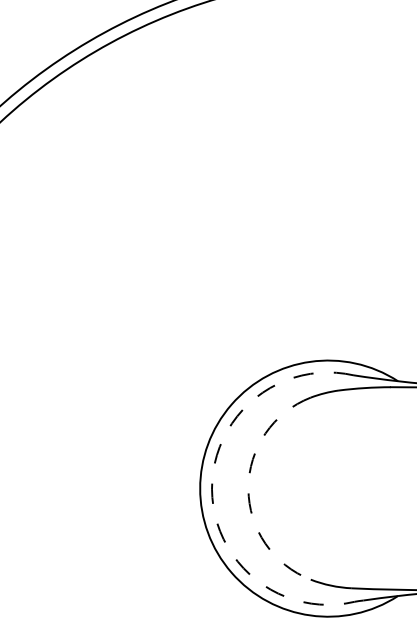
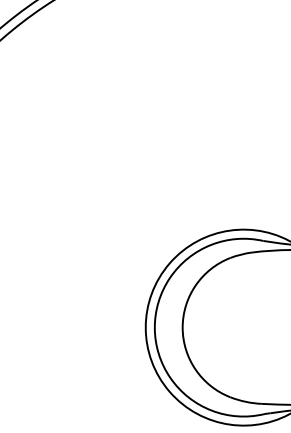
arc: (248, 488) -> (182, 327), dashed -> solid
arc: (212, 489) -> (155, 328), dashed -> solid

